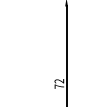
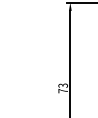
text: (59, 81) -> (63, 85), 72 -> 73

